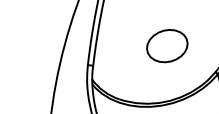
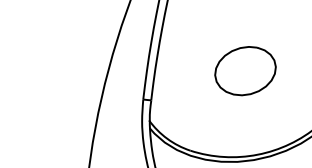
part: (167, 46) -> (245, 71), moved

